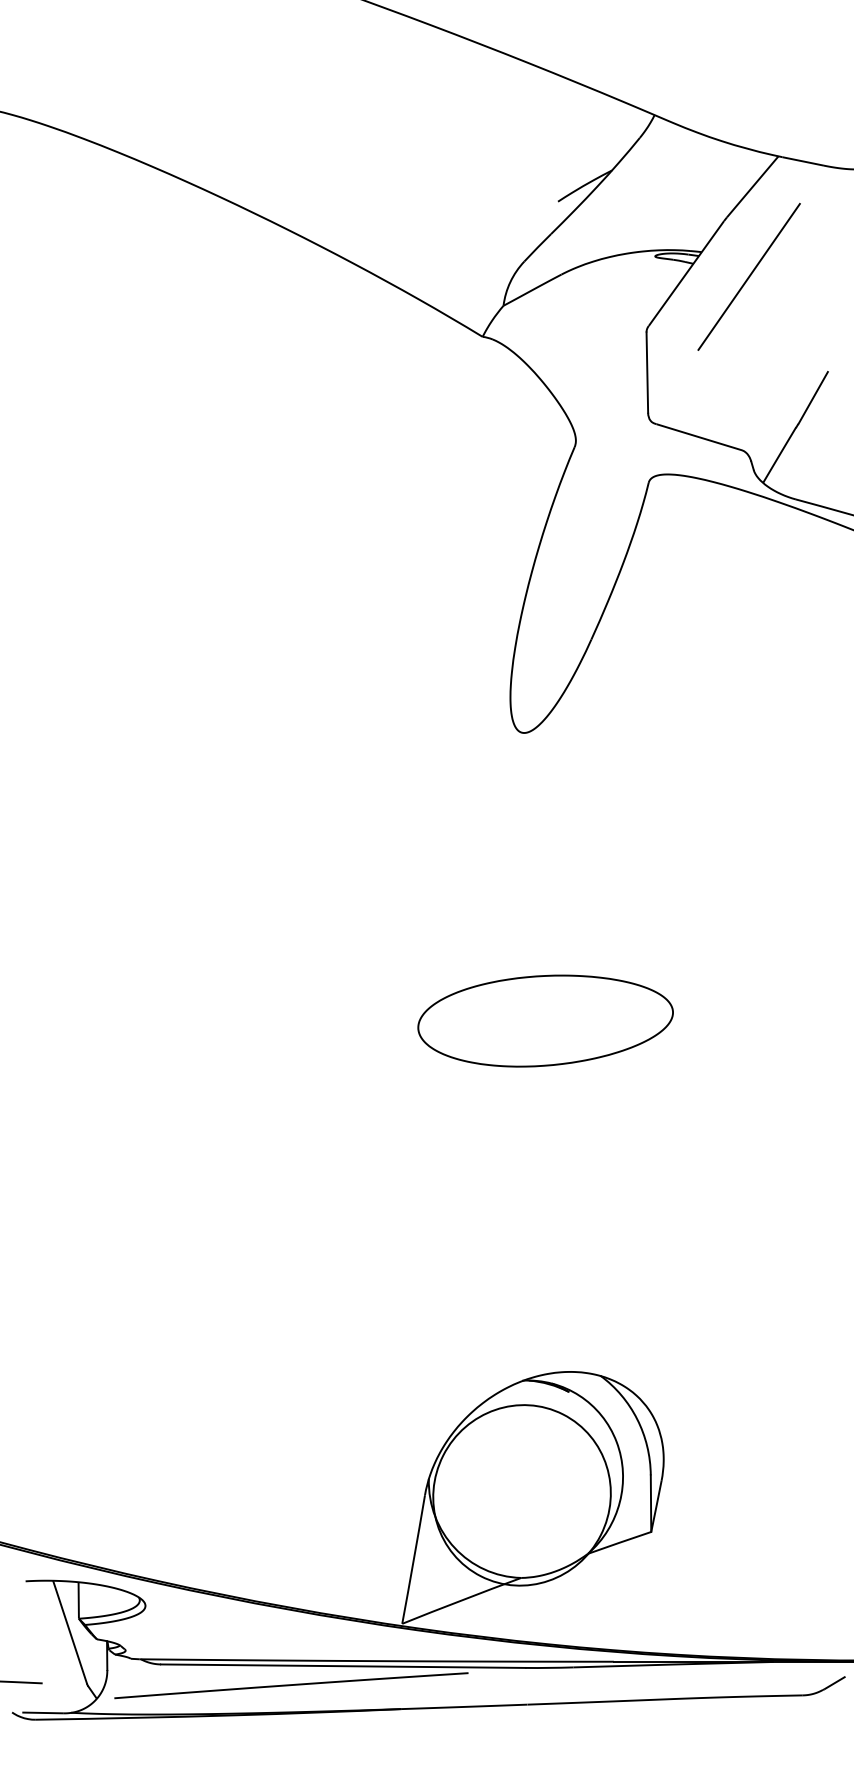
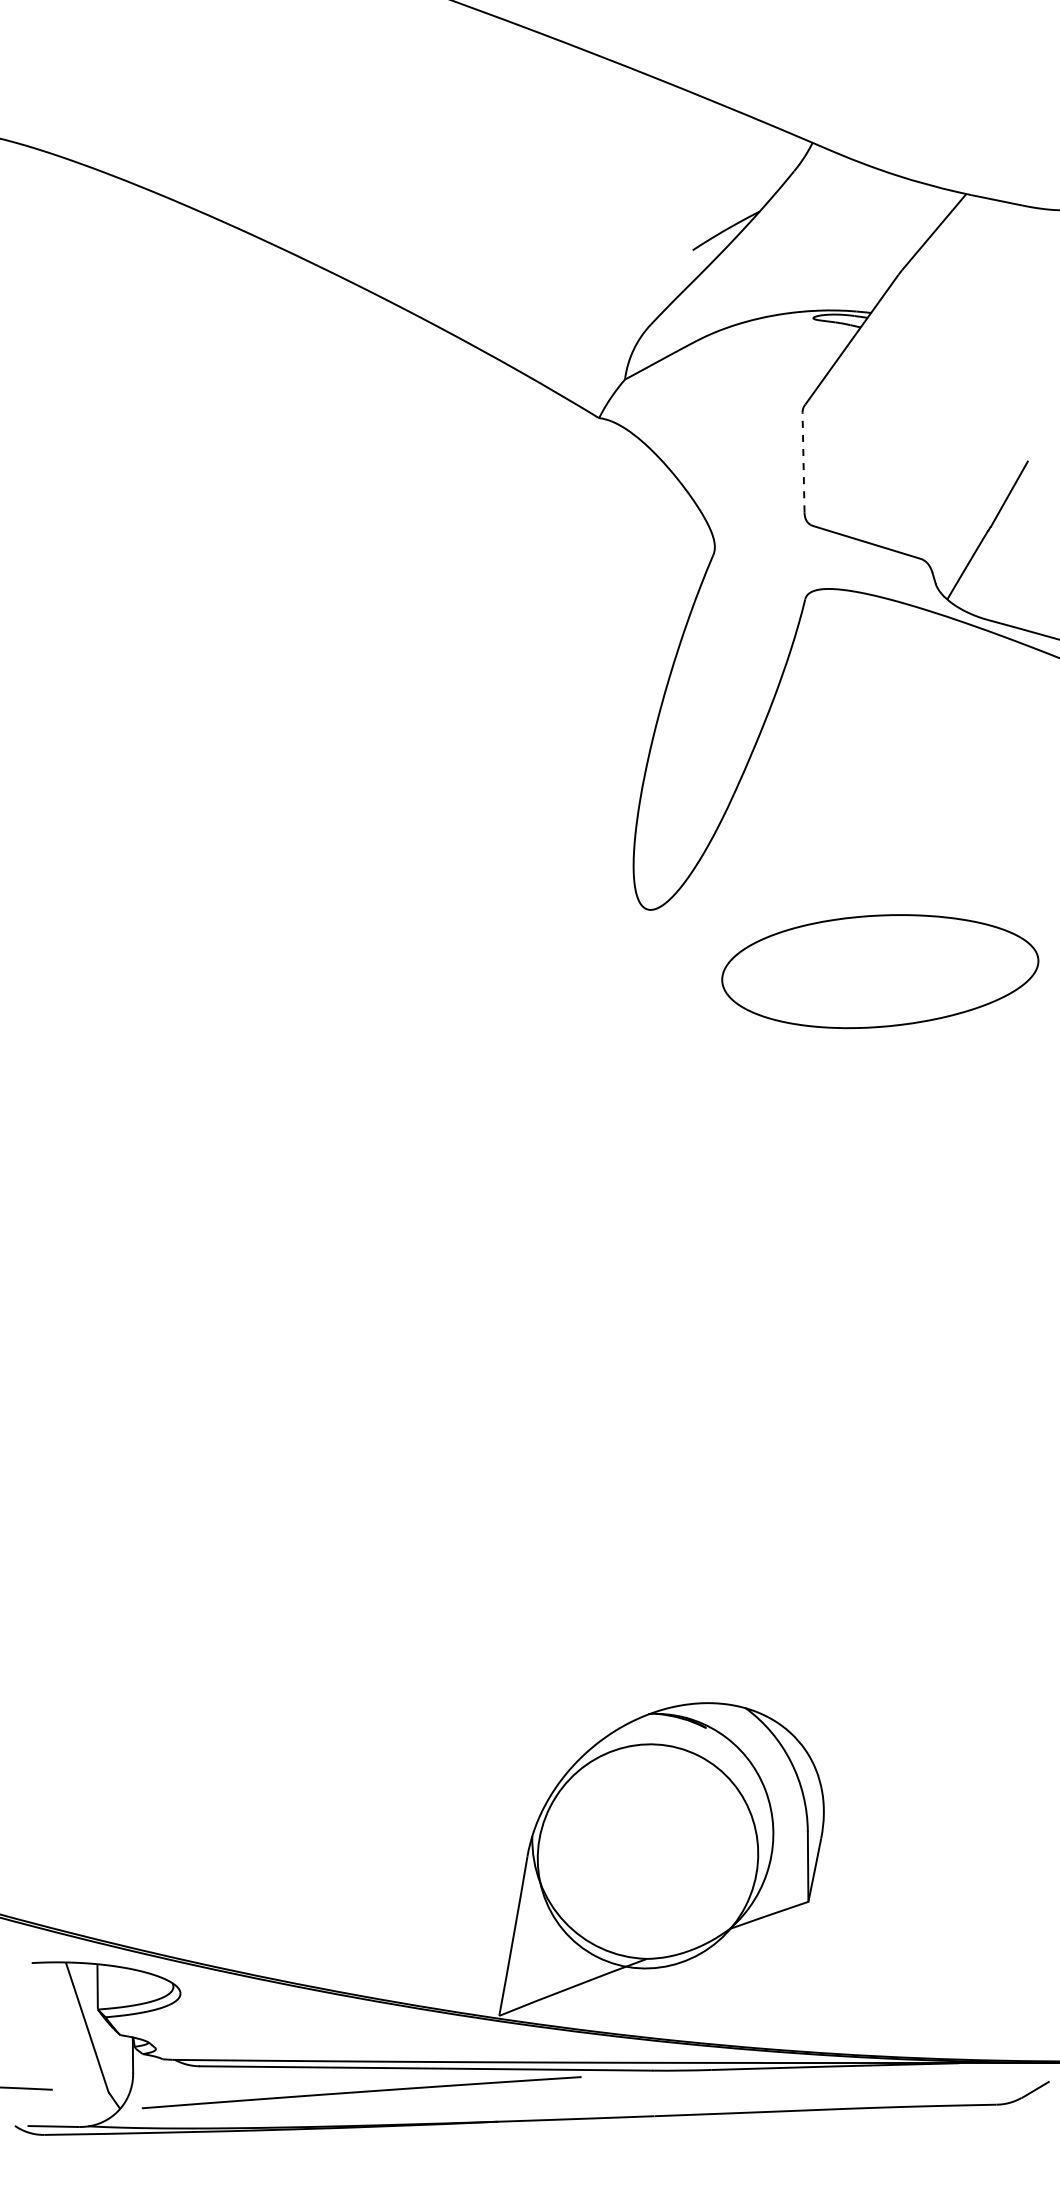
line: (748, 276) -> (929, 343), removed
line: (647, 372) -> (803, 462), solid -> dashed
part: (545, 1021) -> (880, 971), moved

